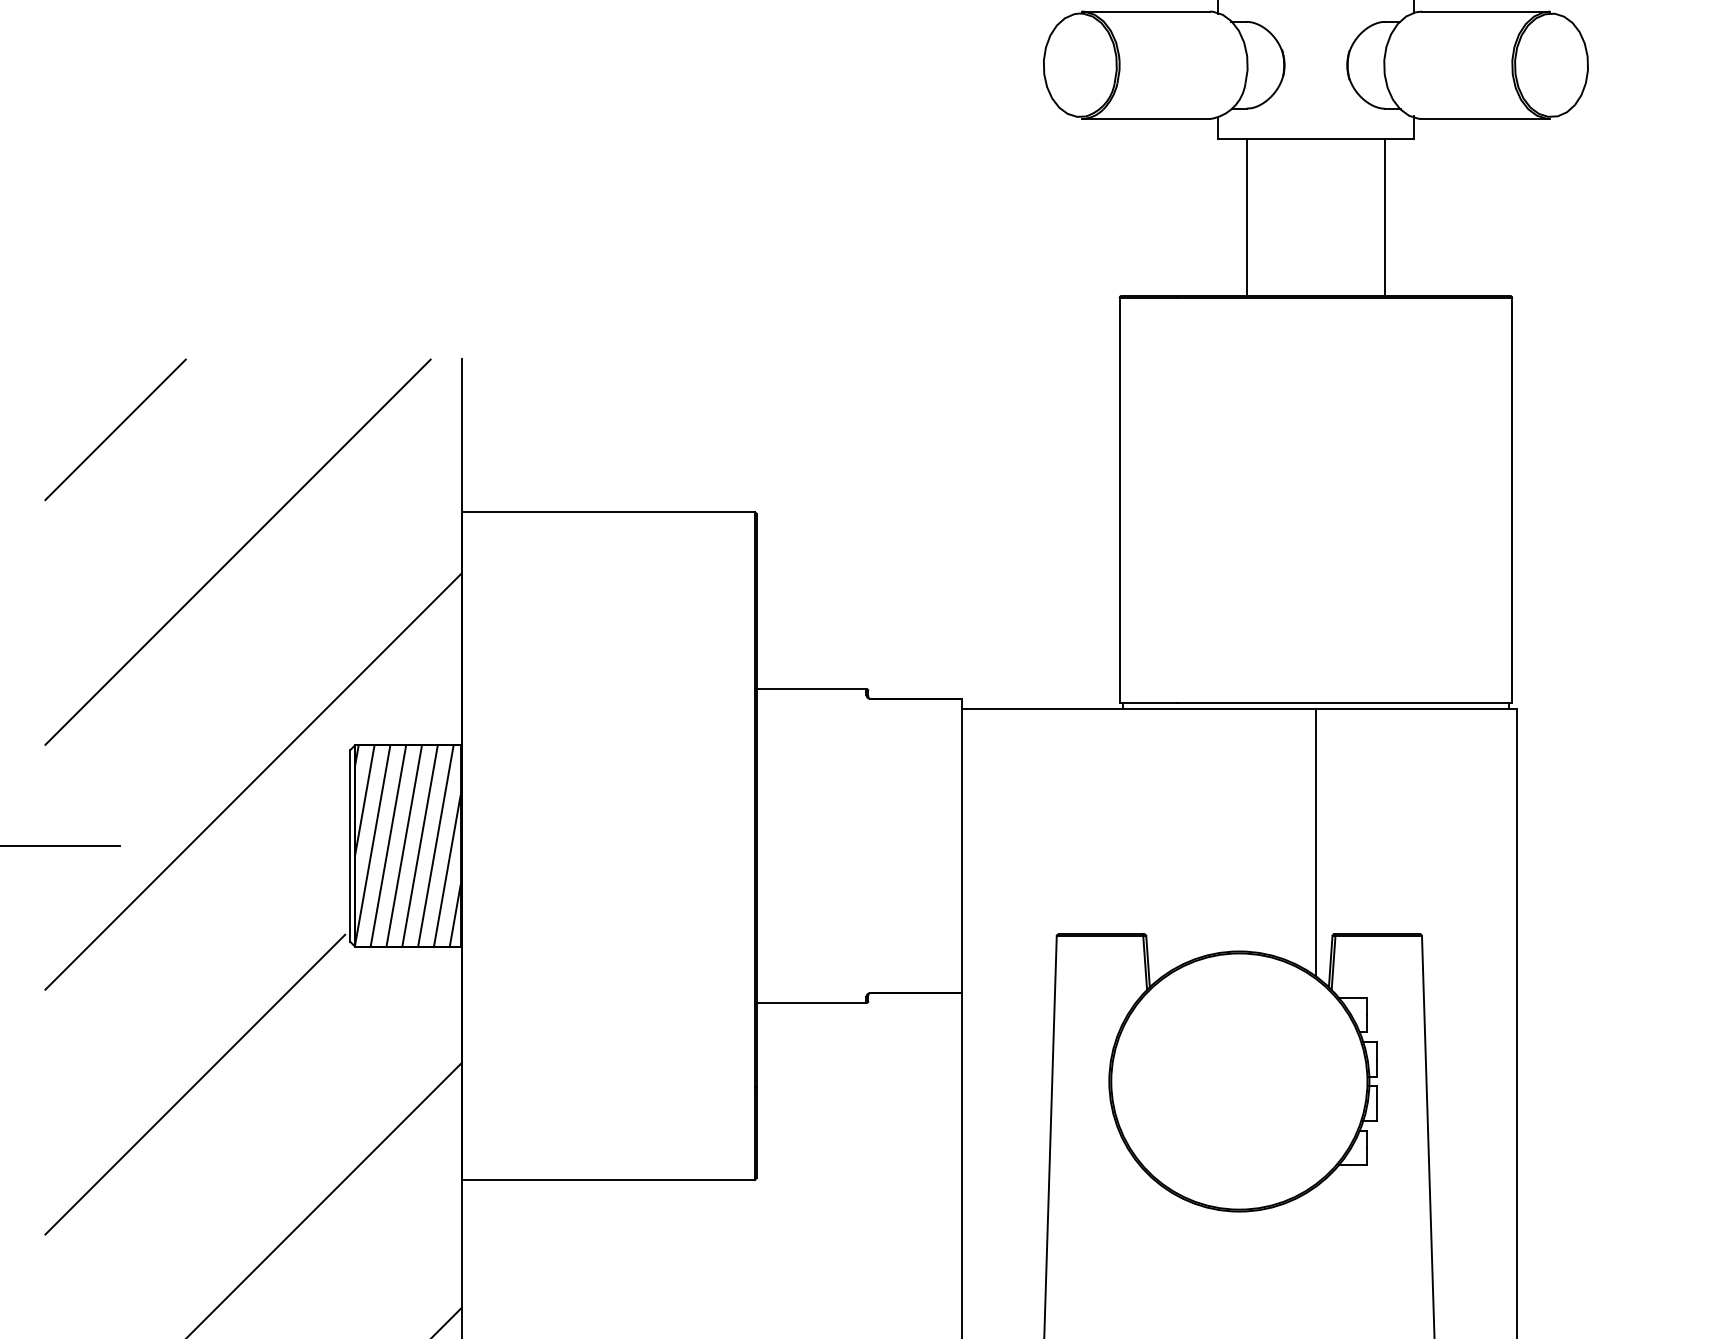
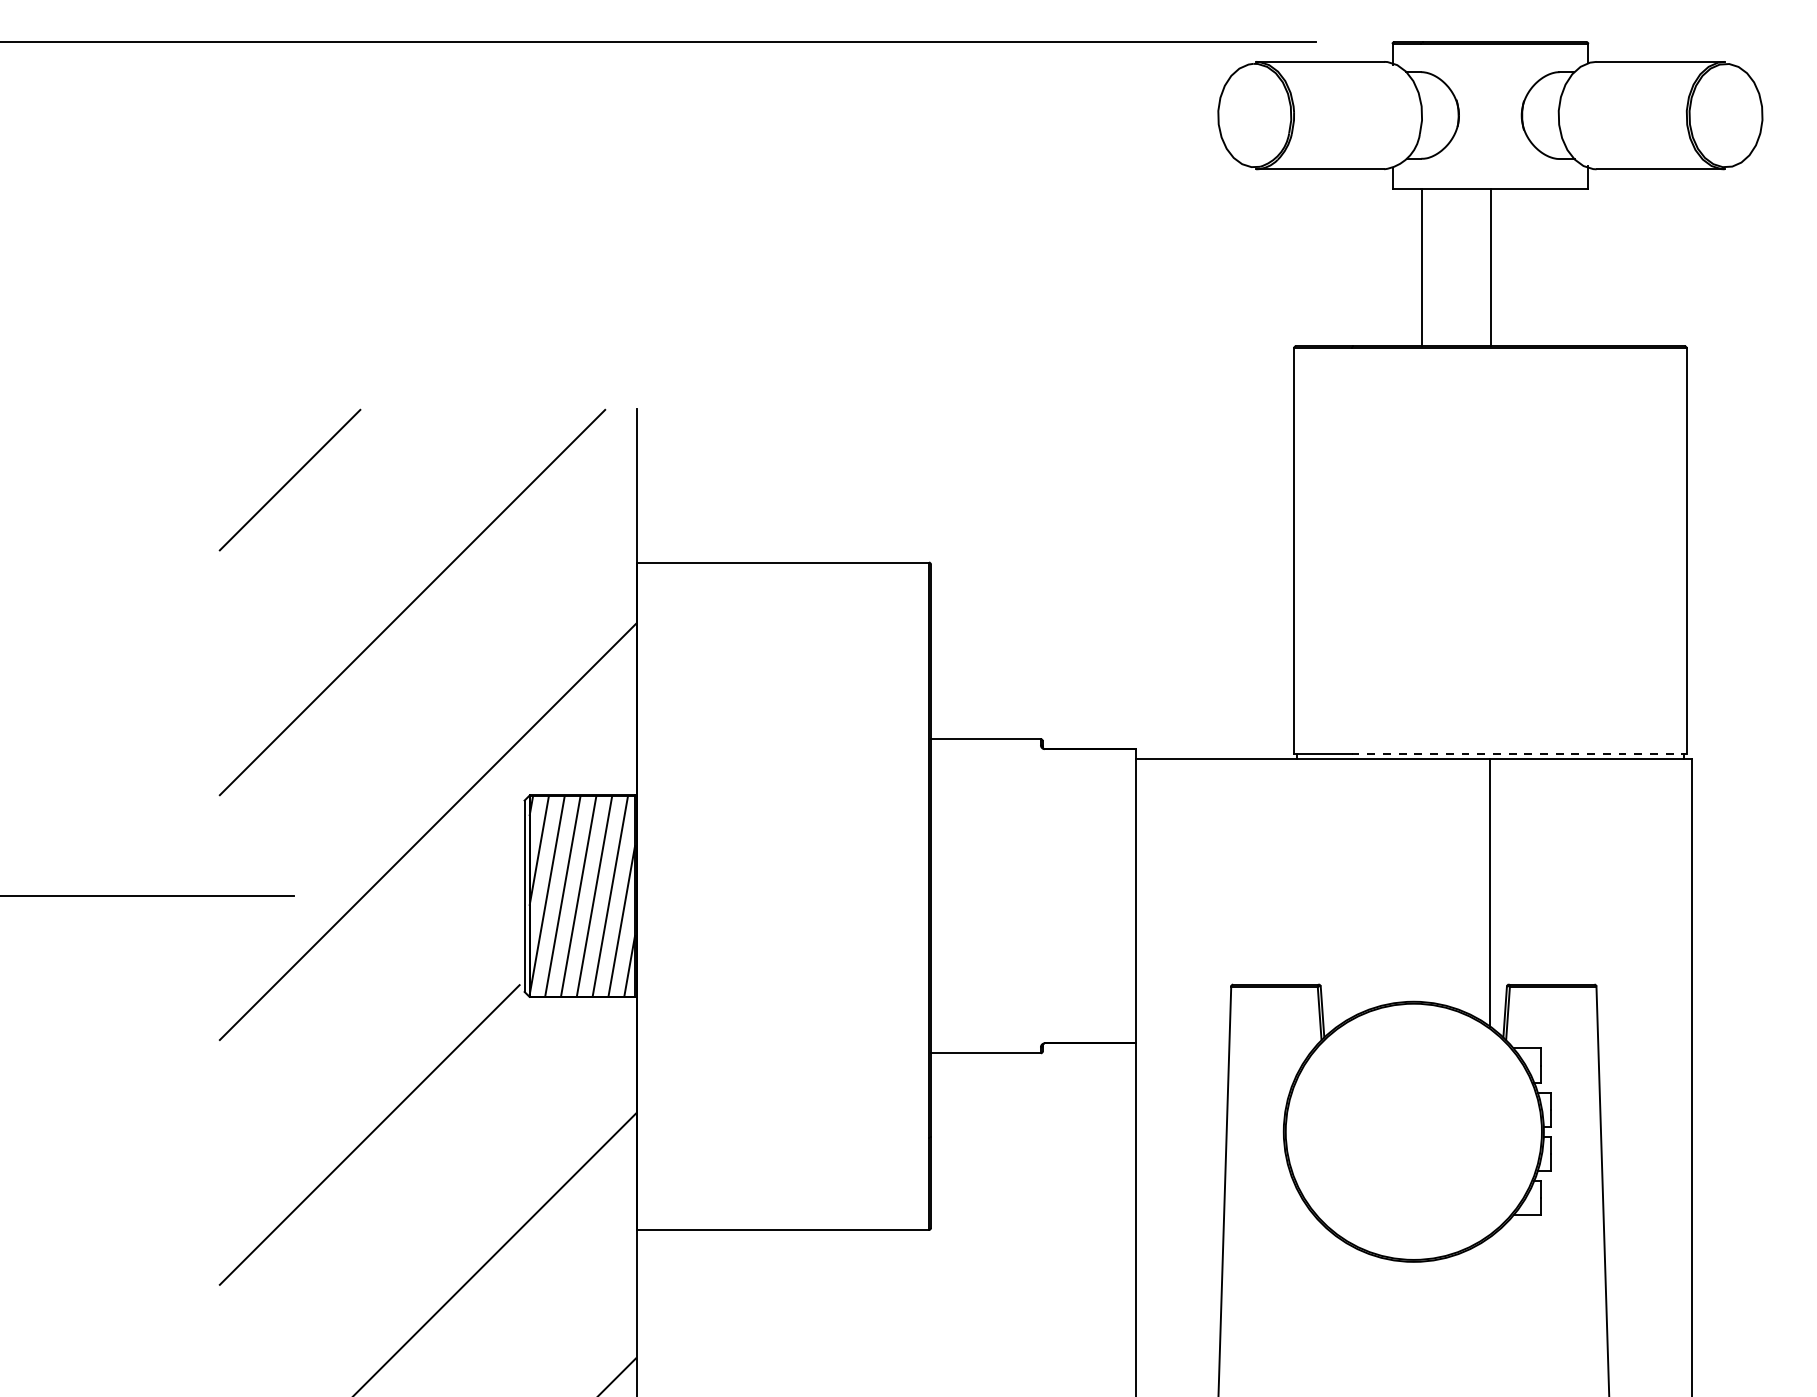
line: (1385, 217) -> (1491, 267), moved
line: (1345, 703) -> (1519, 753), solid -> dashed

